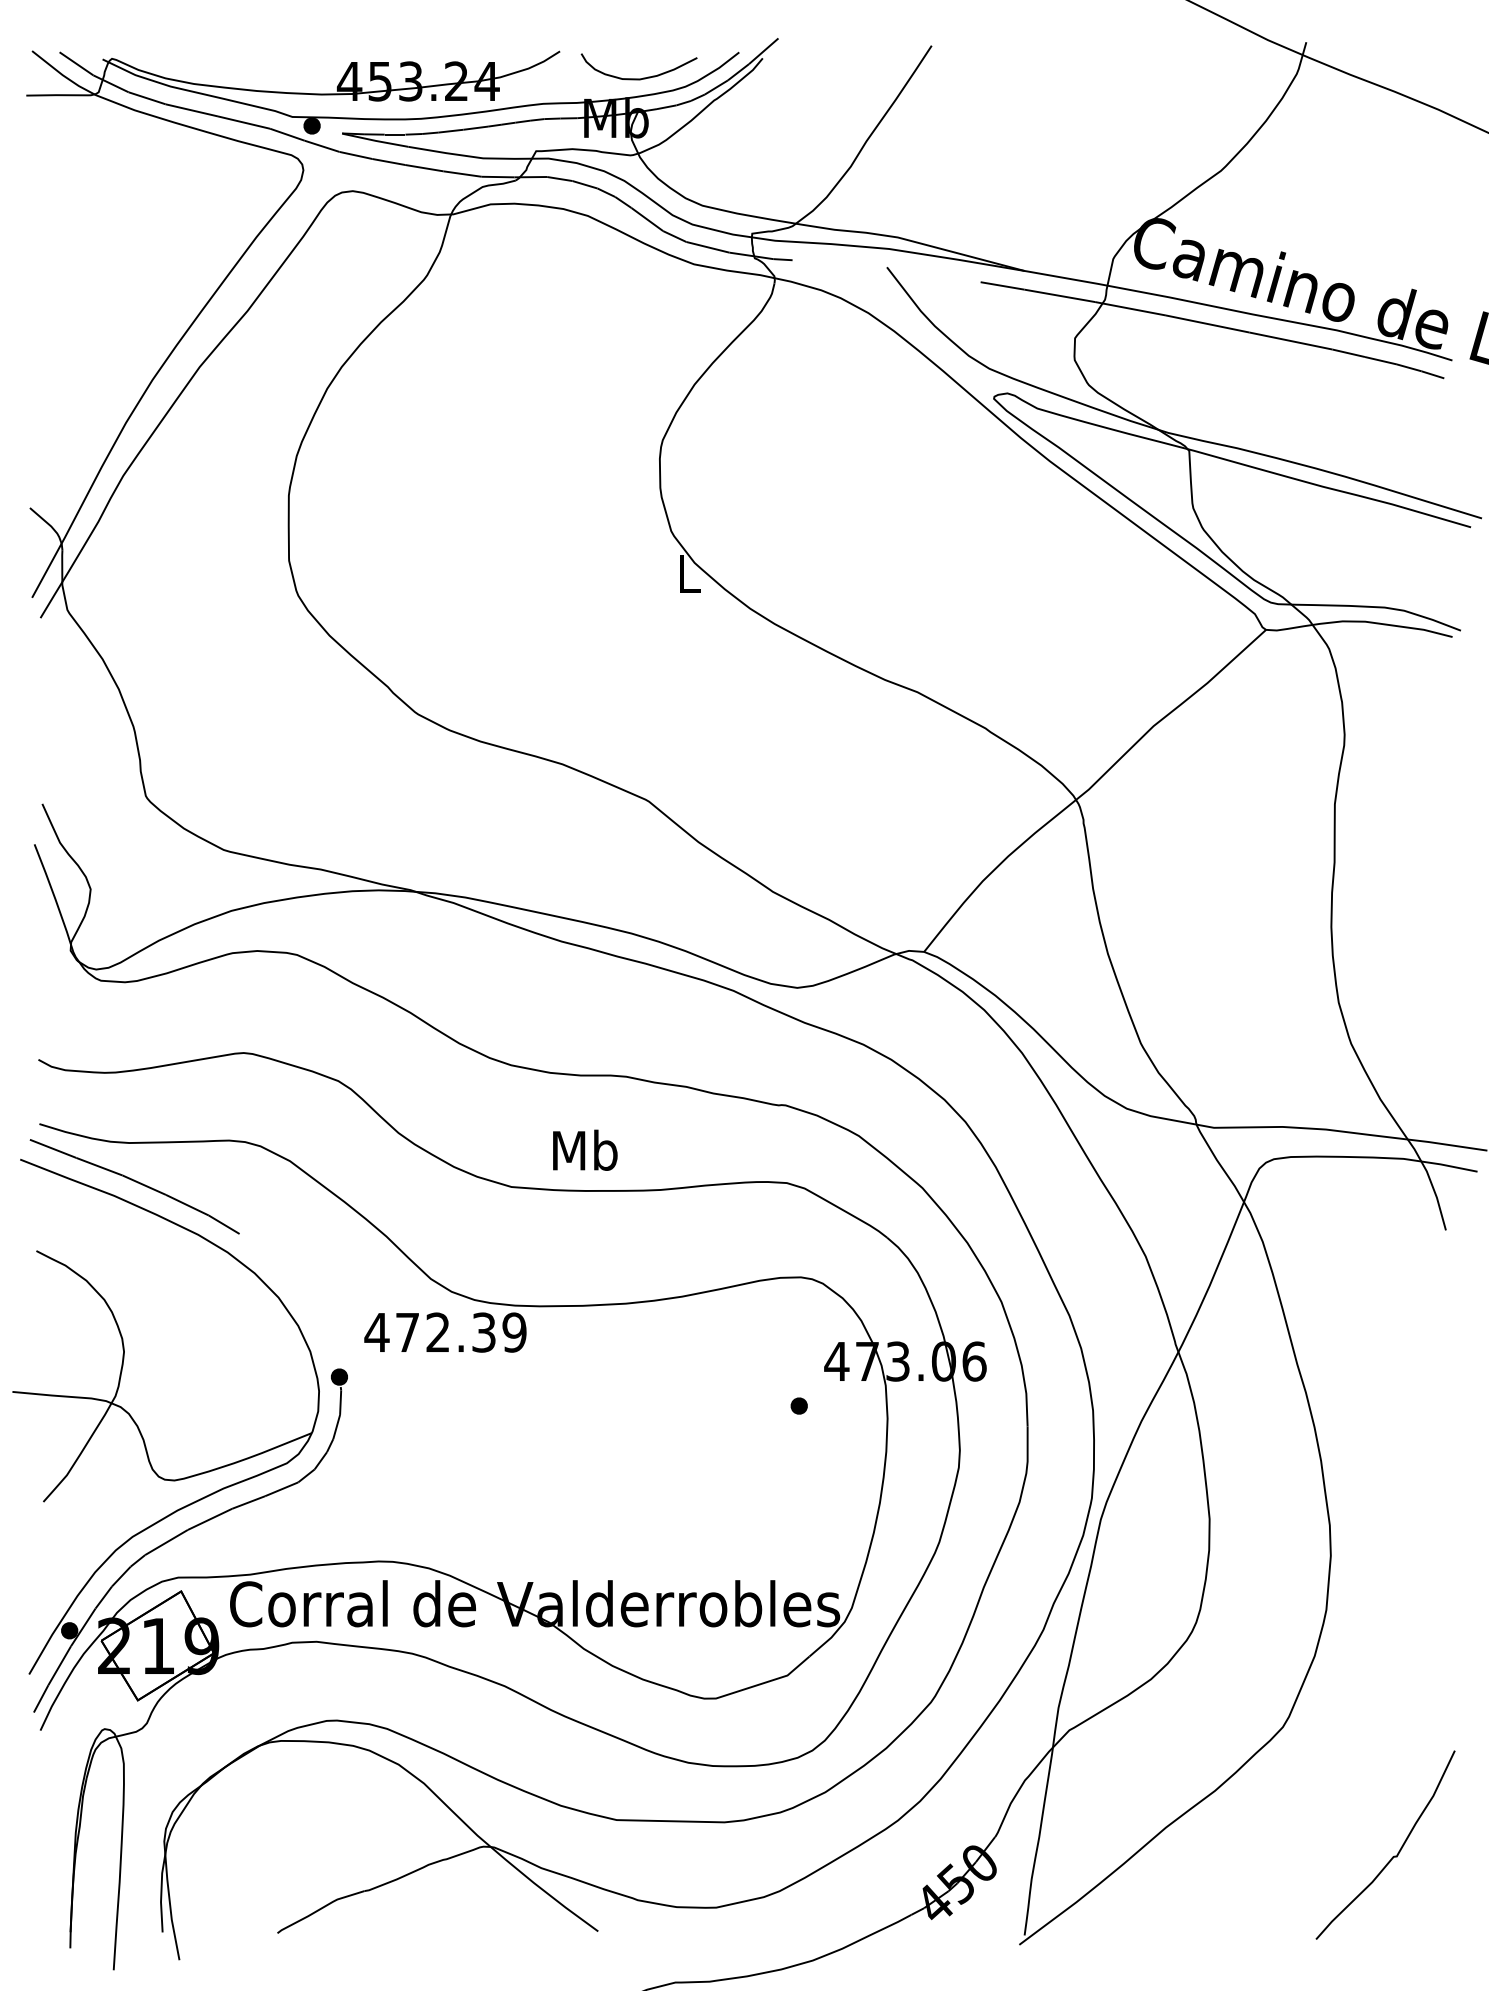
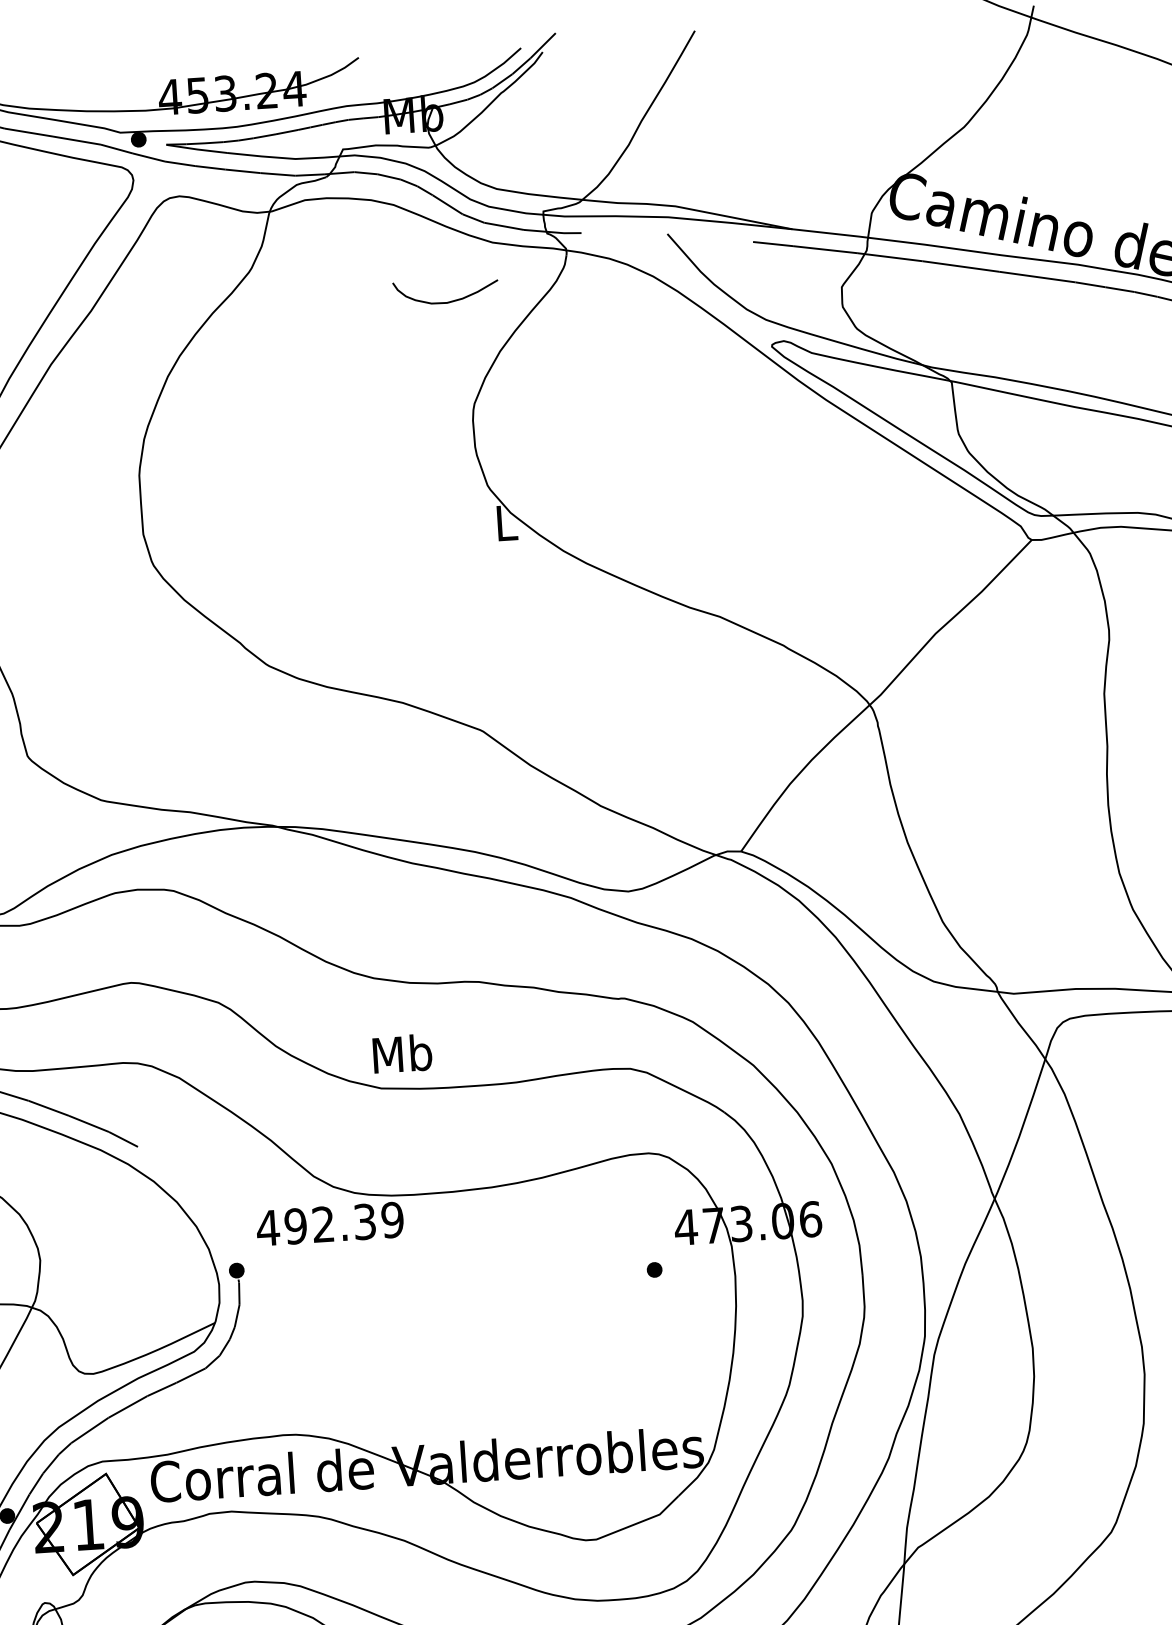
curve: (638, 78) -> (445, 302), moved
text: (585, 1149) -> (402, 1053), moved
text: (407, 1332) -> (295, 1226), 472.39 -> 492.39

